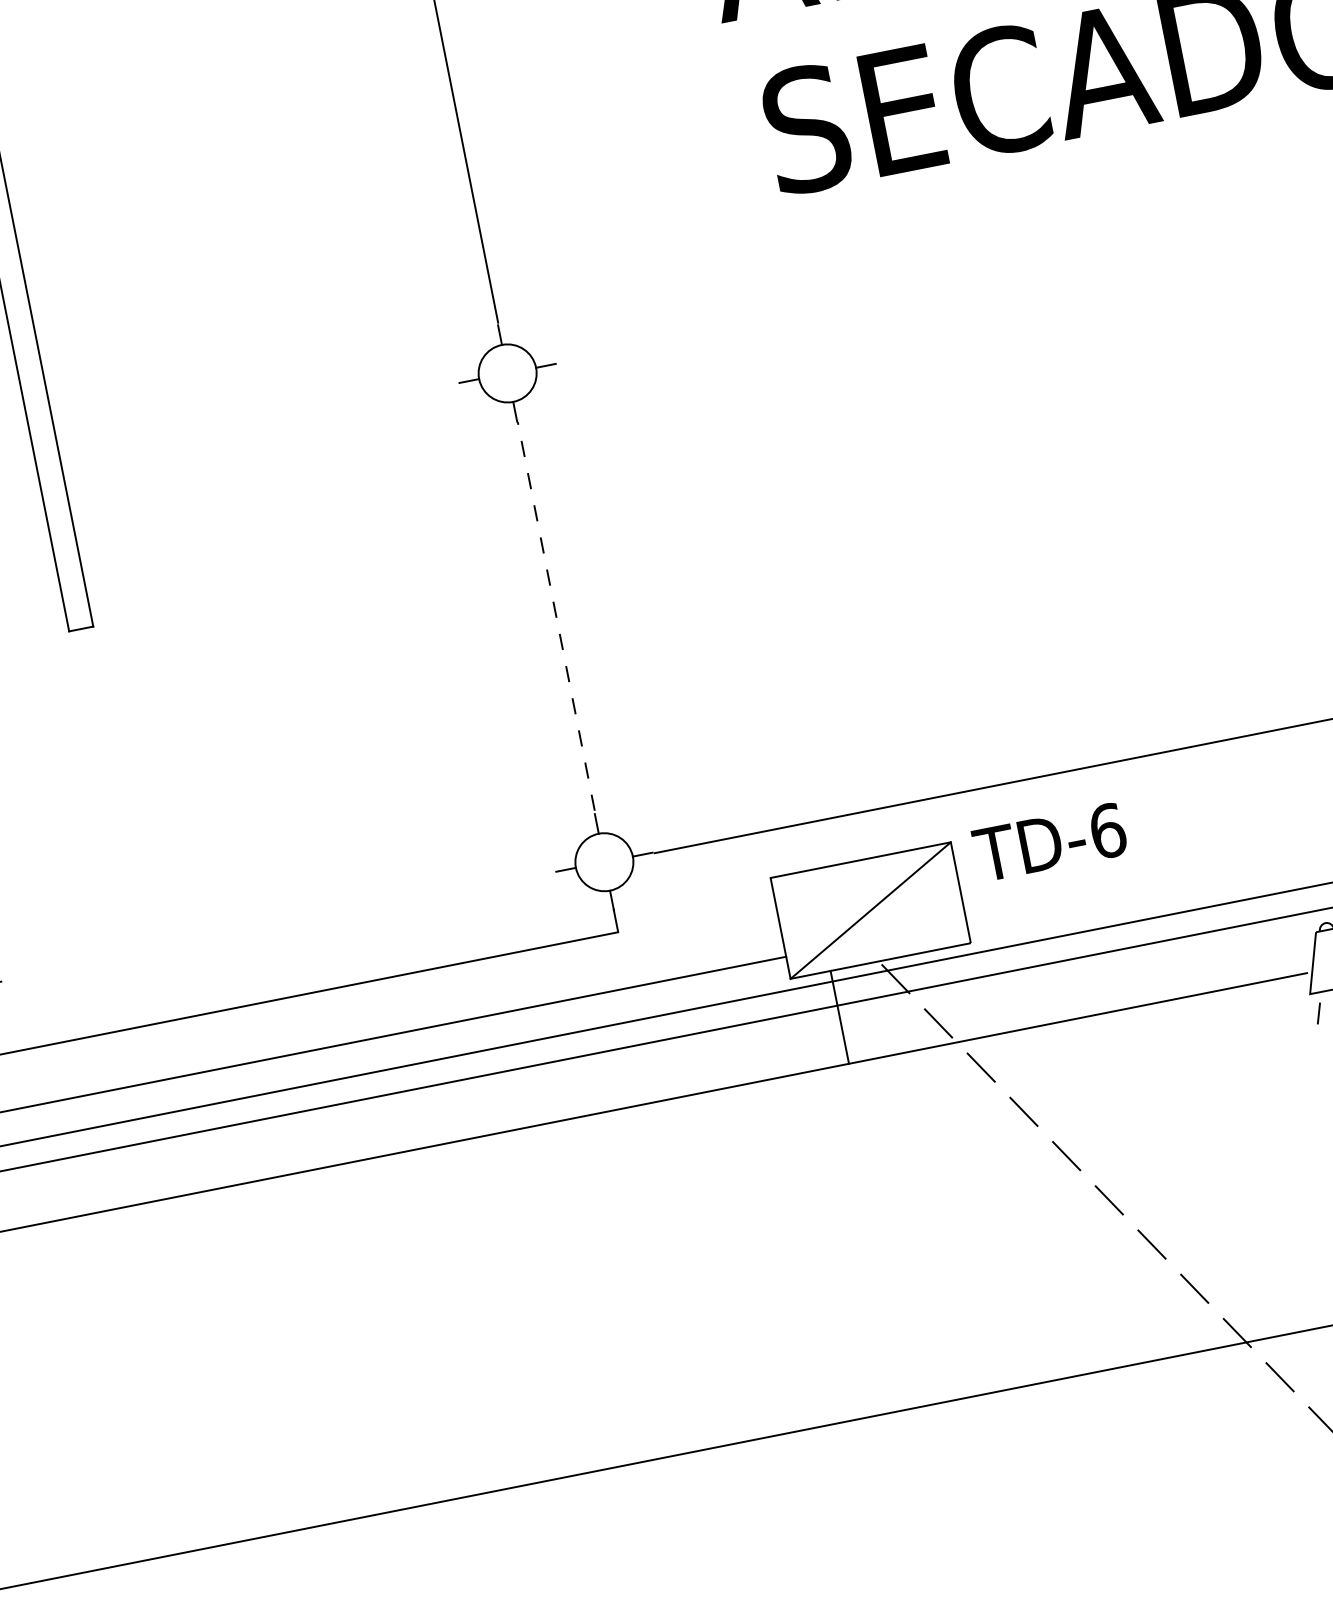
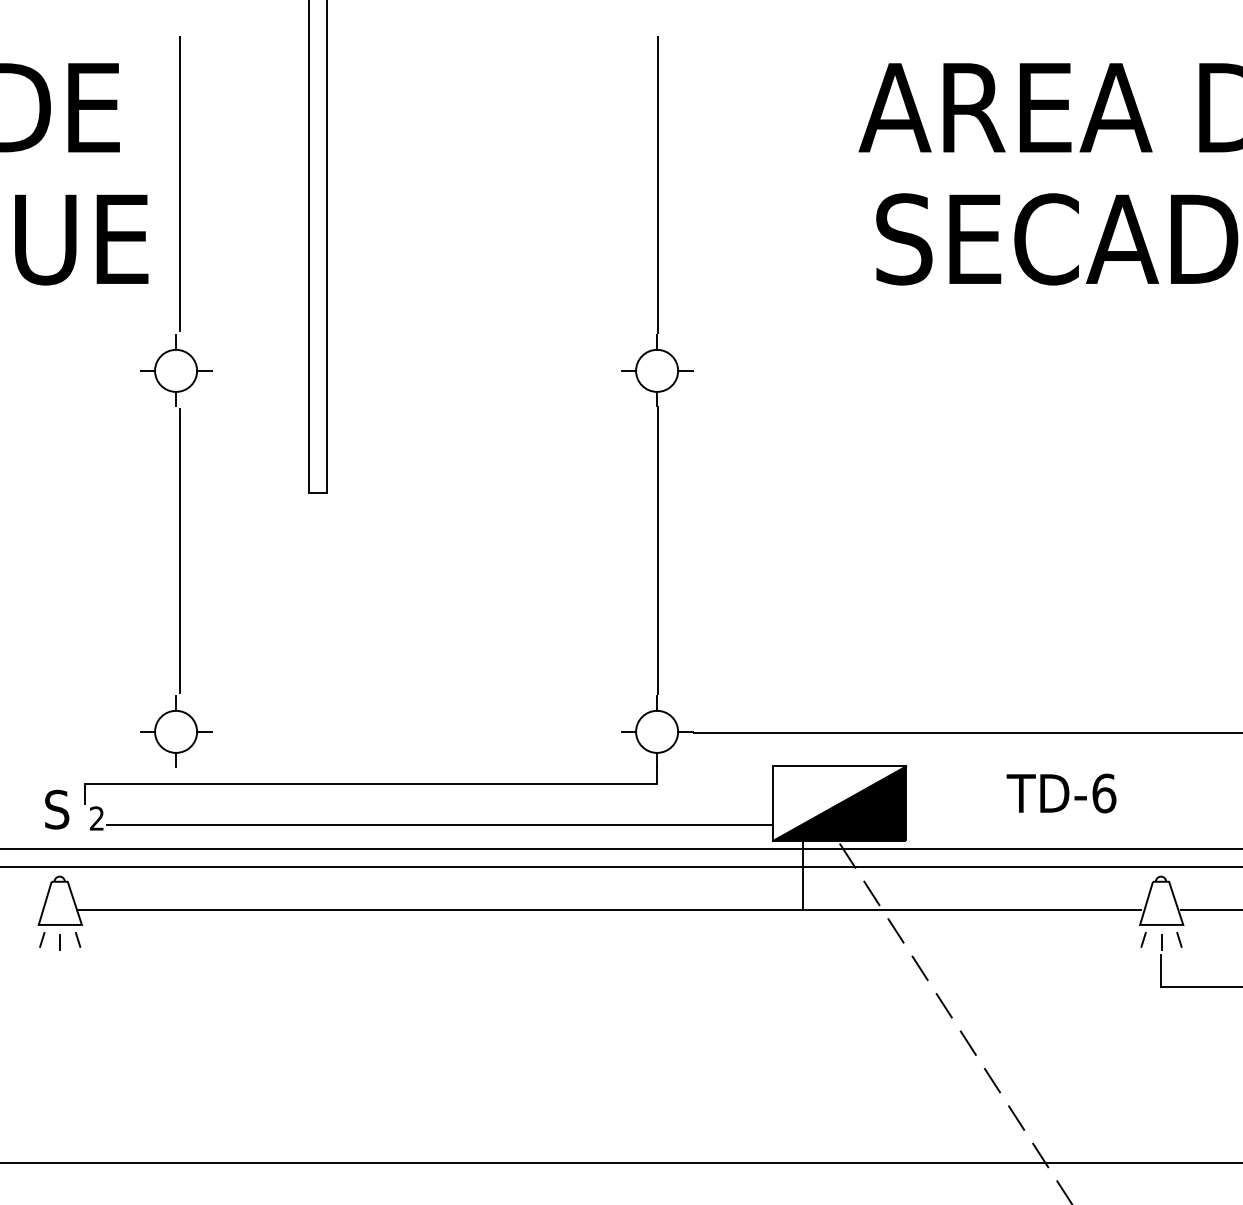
line: (556, 616) -> (657, 550), dashed -> solid
text: (1049, 842) -> (1061, 793), moved
fill: (870, 910) -> (839, 803), added

